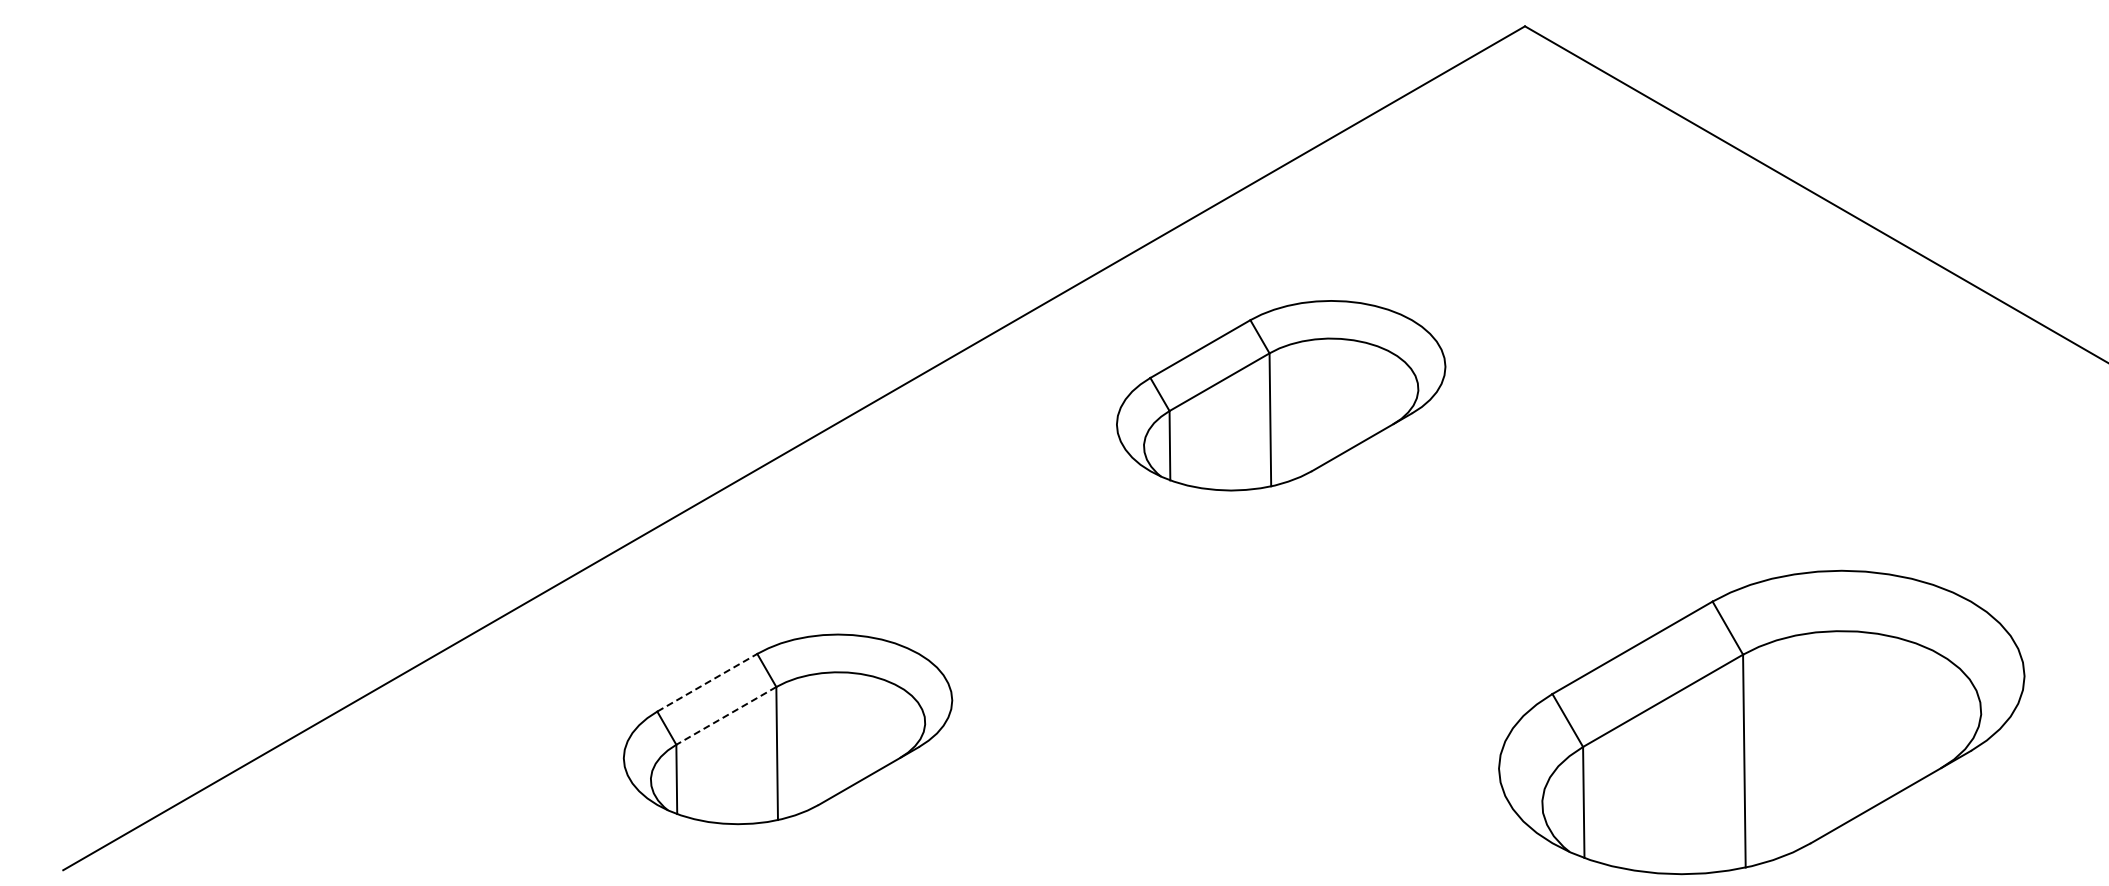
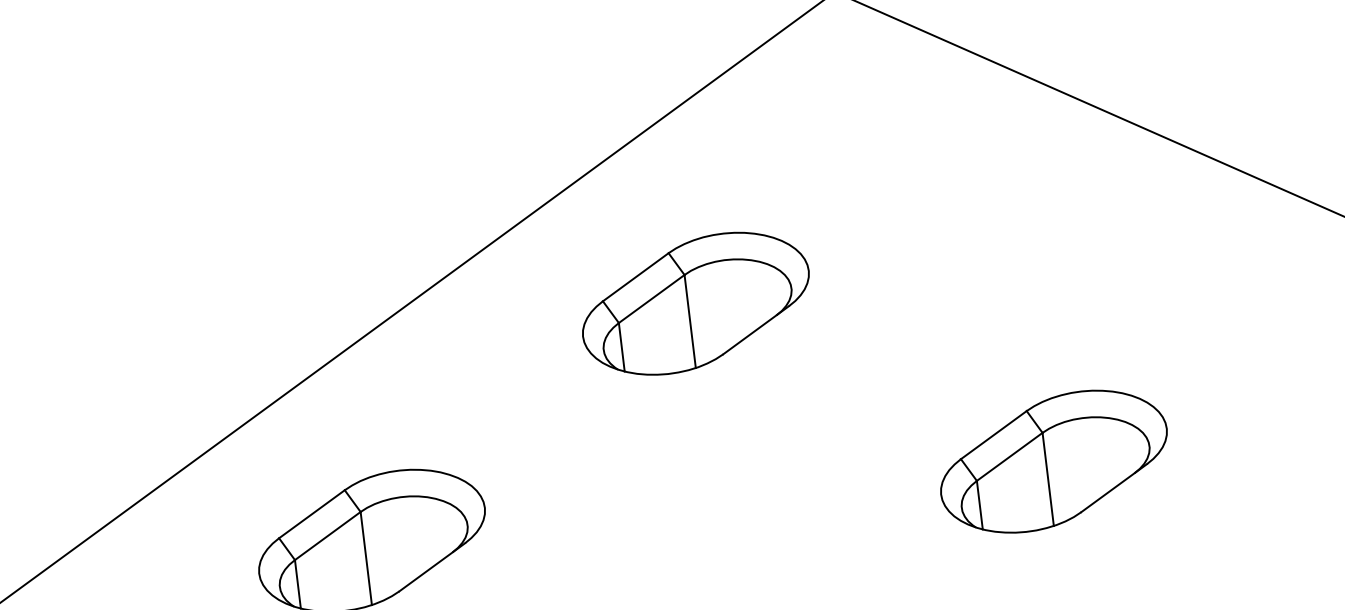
part: (1281, 395) -> (696, 303), moved
line: (707, 682) -> (312, 514), dashed -> solid
line: (726, 715) -> (327, 535), dashed -> solid
part: (1762, 721) -> (1054, 461), size x0.62

